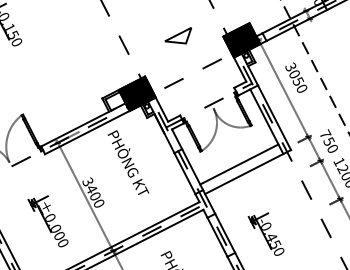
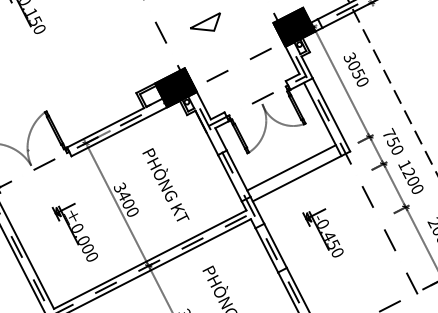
part: (178, 35) -> (205, 21), moved
text: (128, 162) -> (165, 184), moved
part: (265, 233) -> (322, 232), moved

